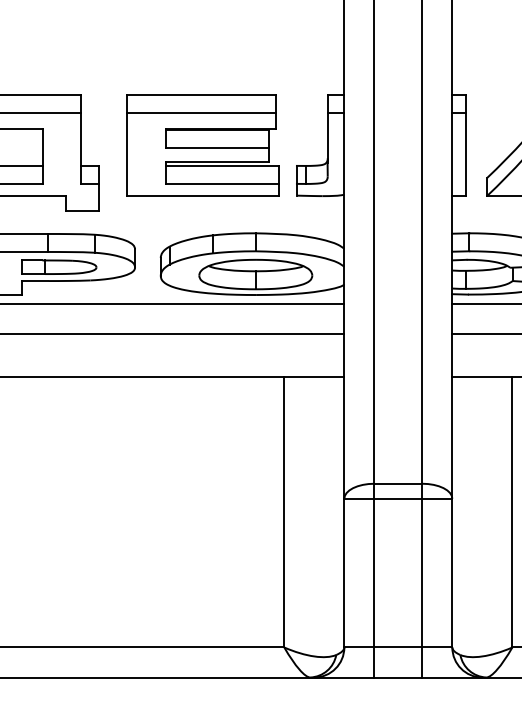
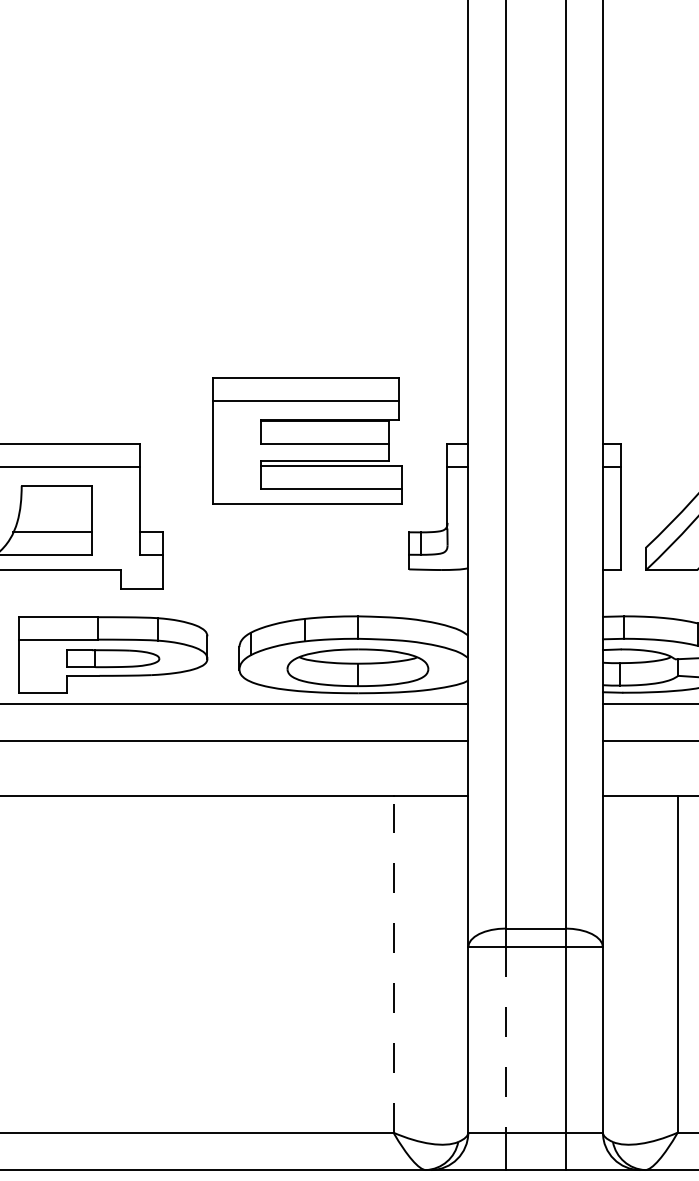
part: (203, 145) -> (307, 440), moved
line: (284, 511) -> (393, 963), solid -> dashed
line: (374, 572) -> (505, 1039), solid -> dashed

